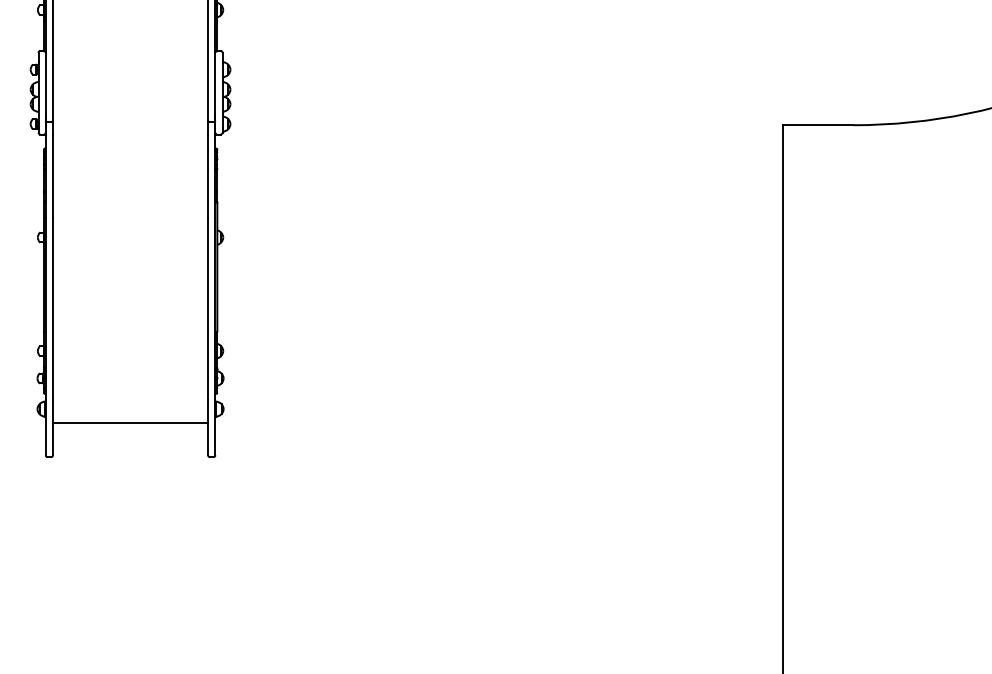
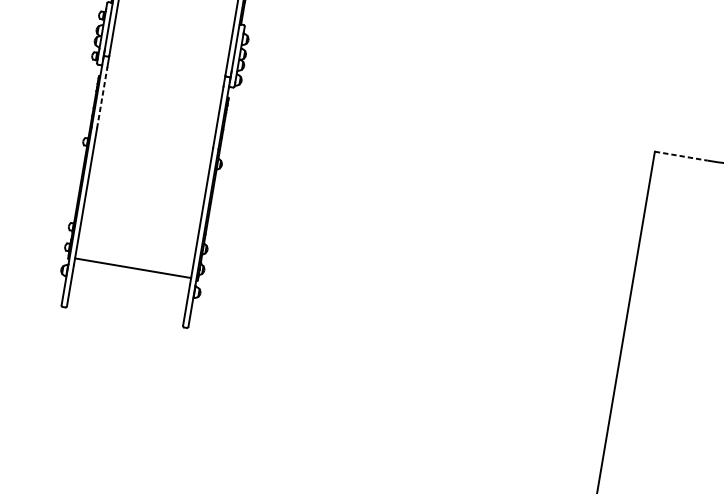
line: (818, 125) -> (681, 156), solid -> dashed
line: (52, 176) -> (101, 97), solid -> dashed
line: (130, 423) -> (133, 268), moved

